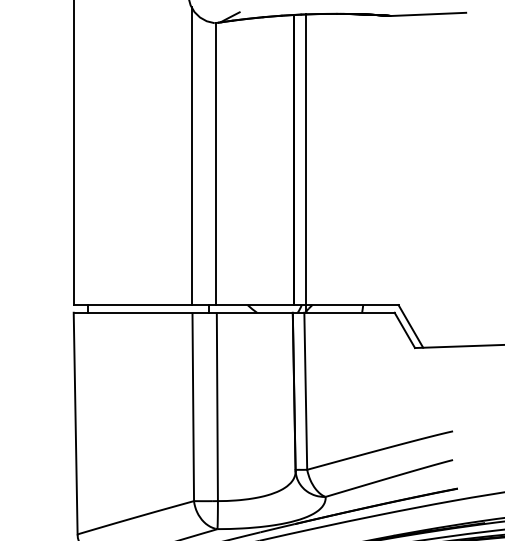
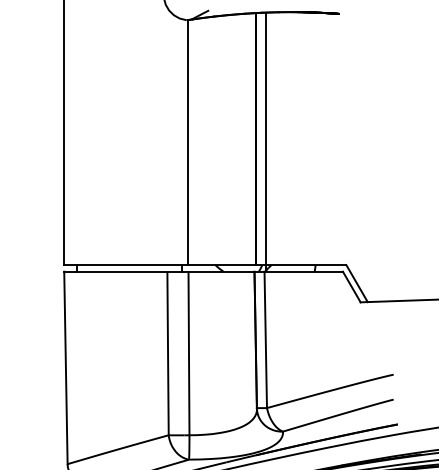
line: (428, 14) -> (372, 12), removed
line: (191, 155) -> (166, 135), removed

